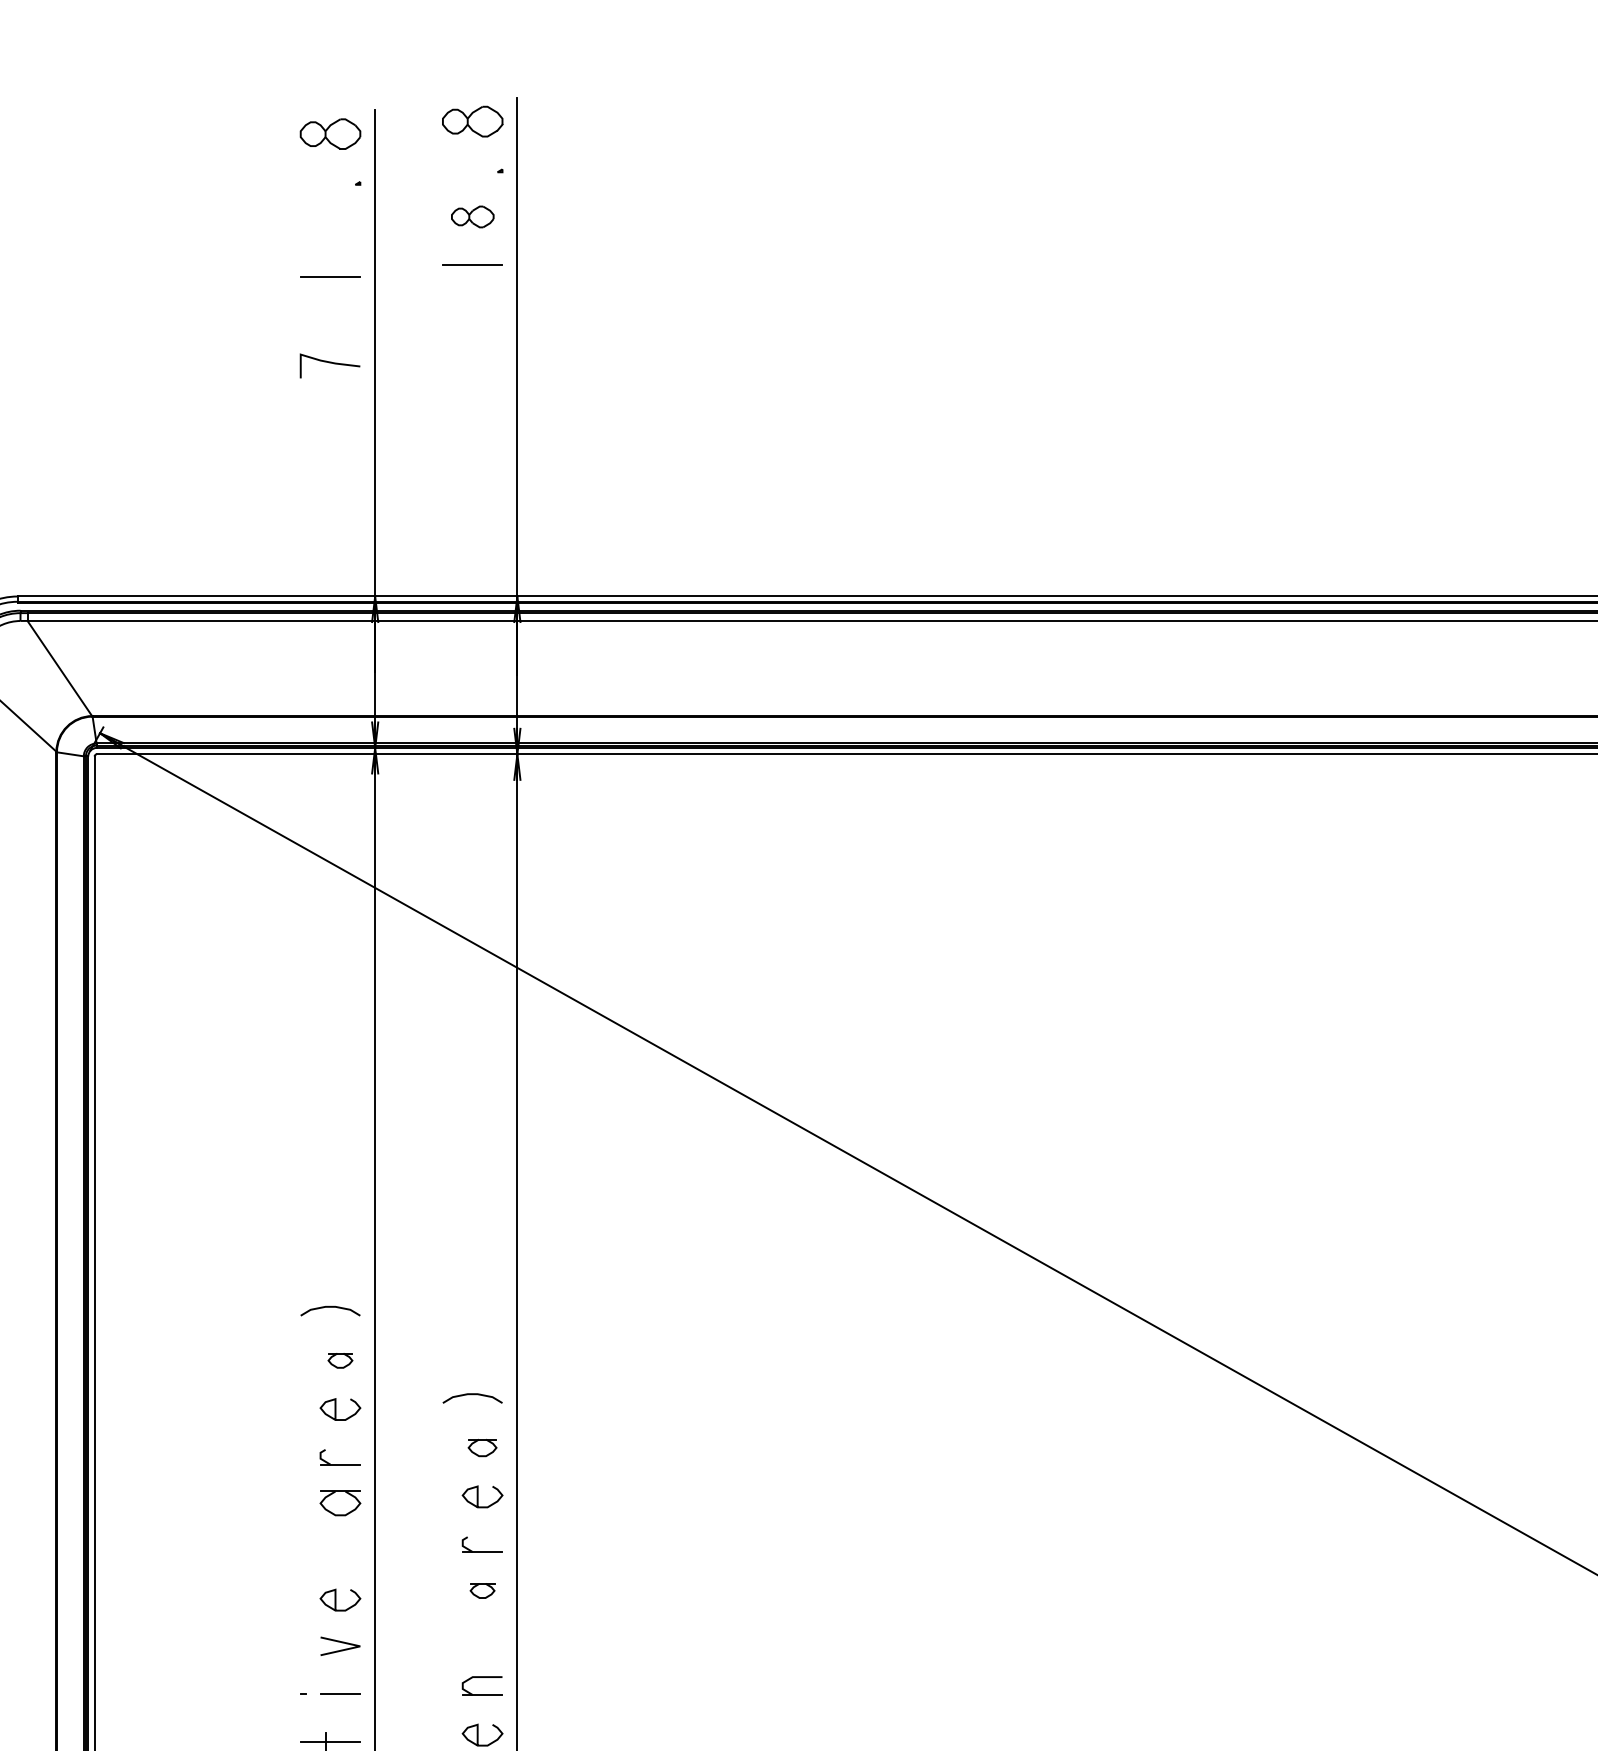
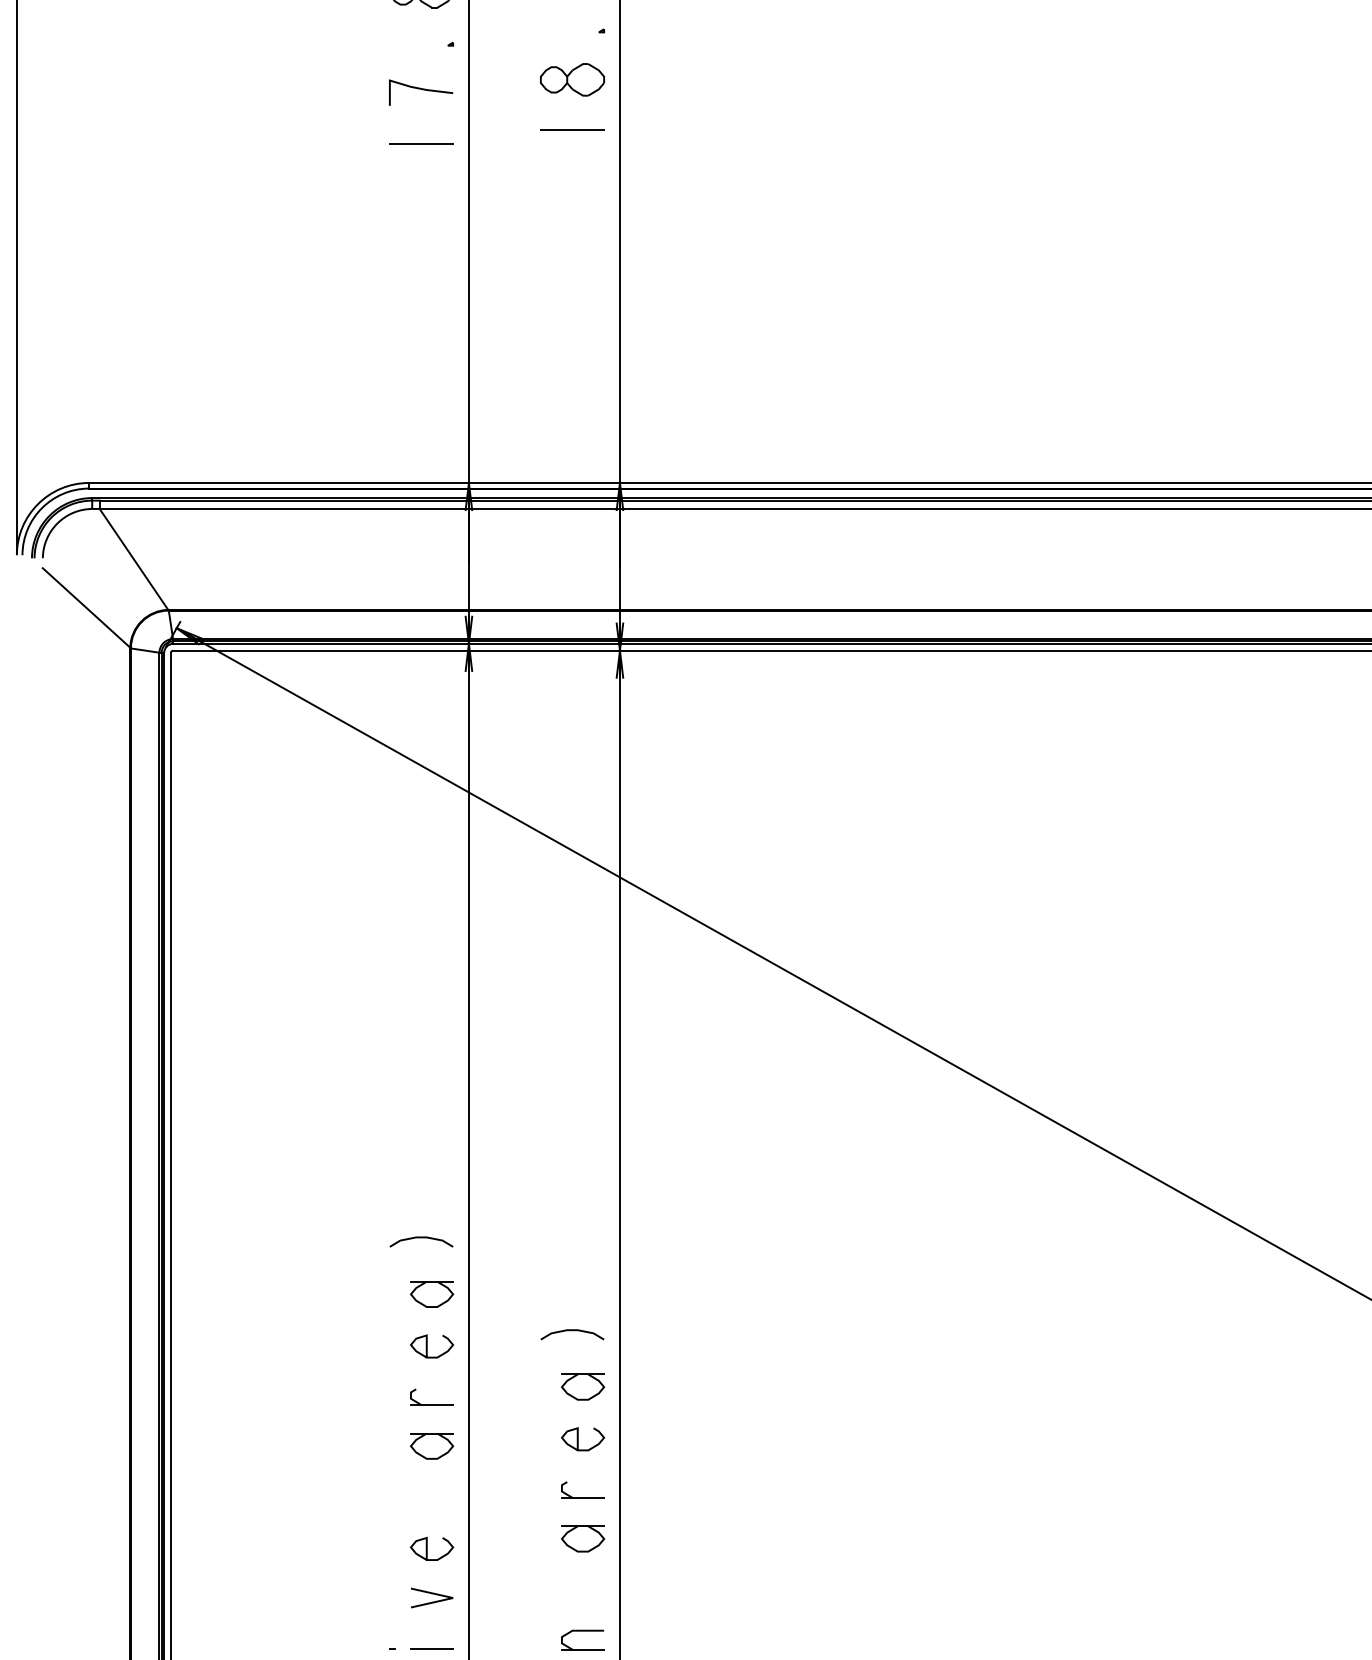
part: (472, 216) -> (572, 79), size x1.43
curve: (329, 363) -> (420, 89), moved
part: (340, 1360) -> (432, 1294), size x1.67
part: (482, 1447) -> (582, 1386), size x1.43
part: (482, 1590) -> (582, 1538), size x1.67

